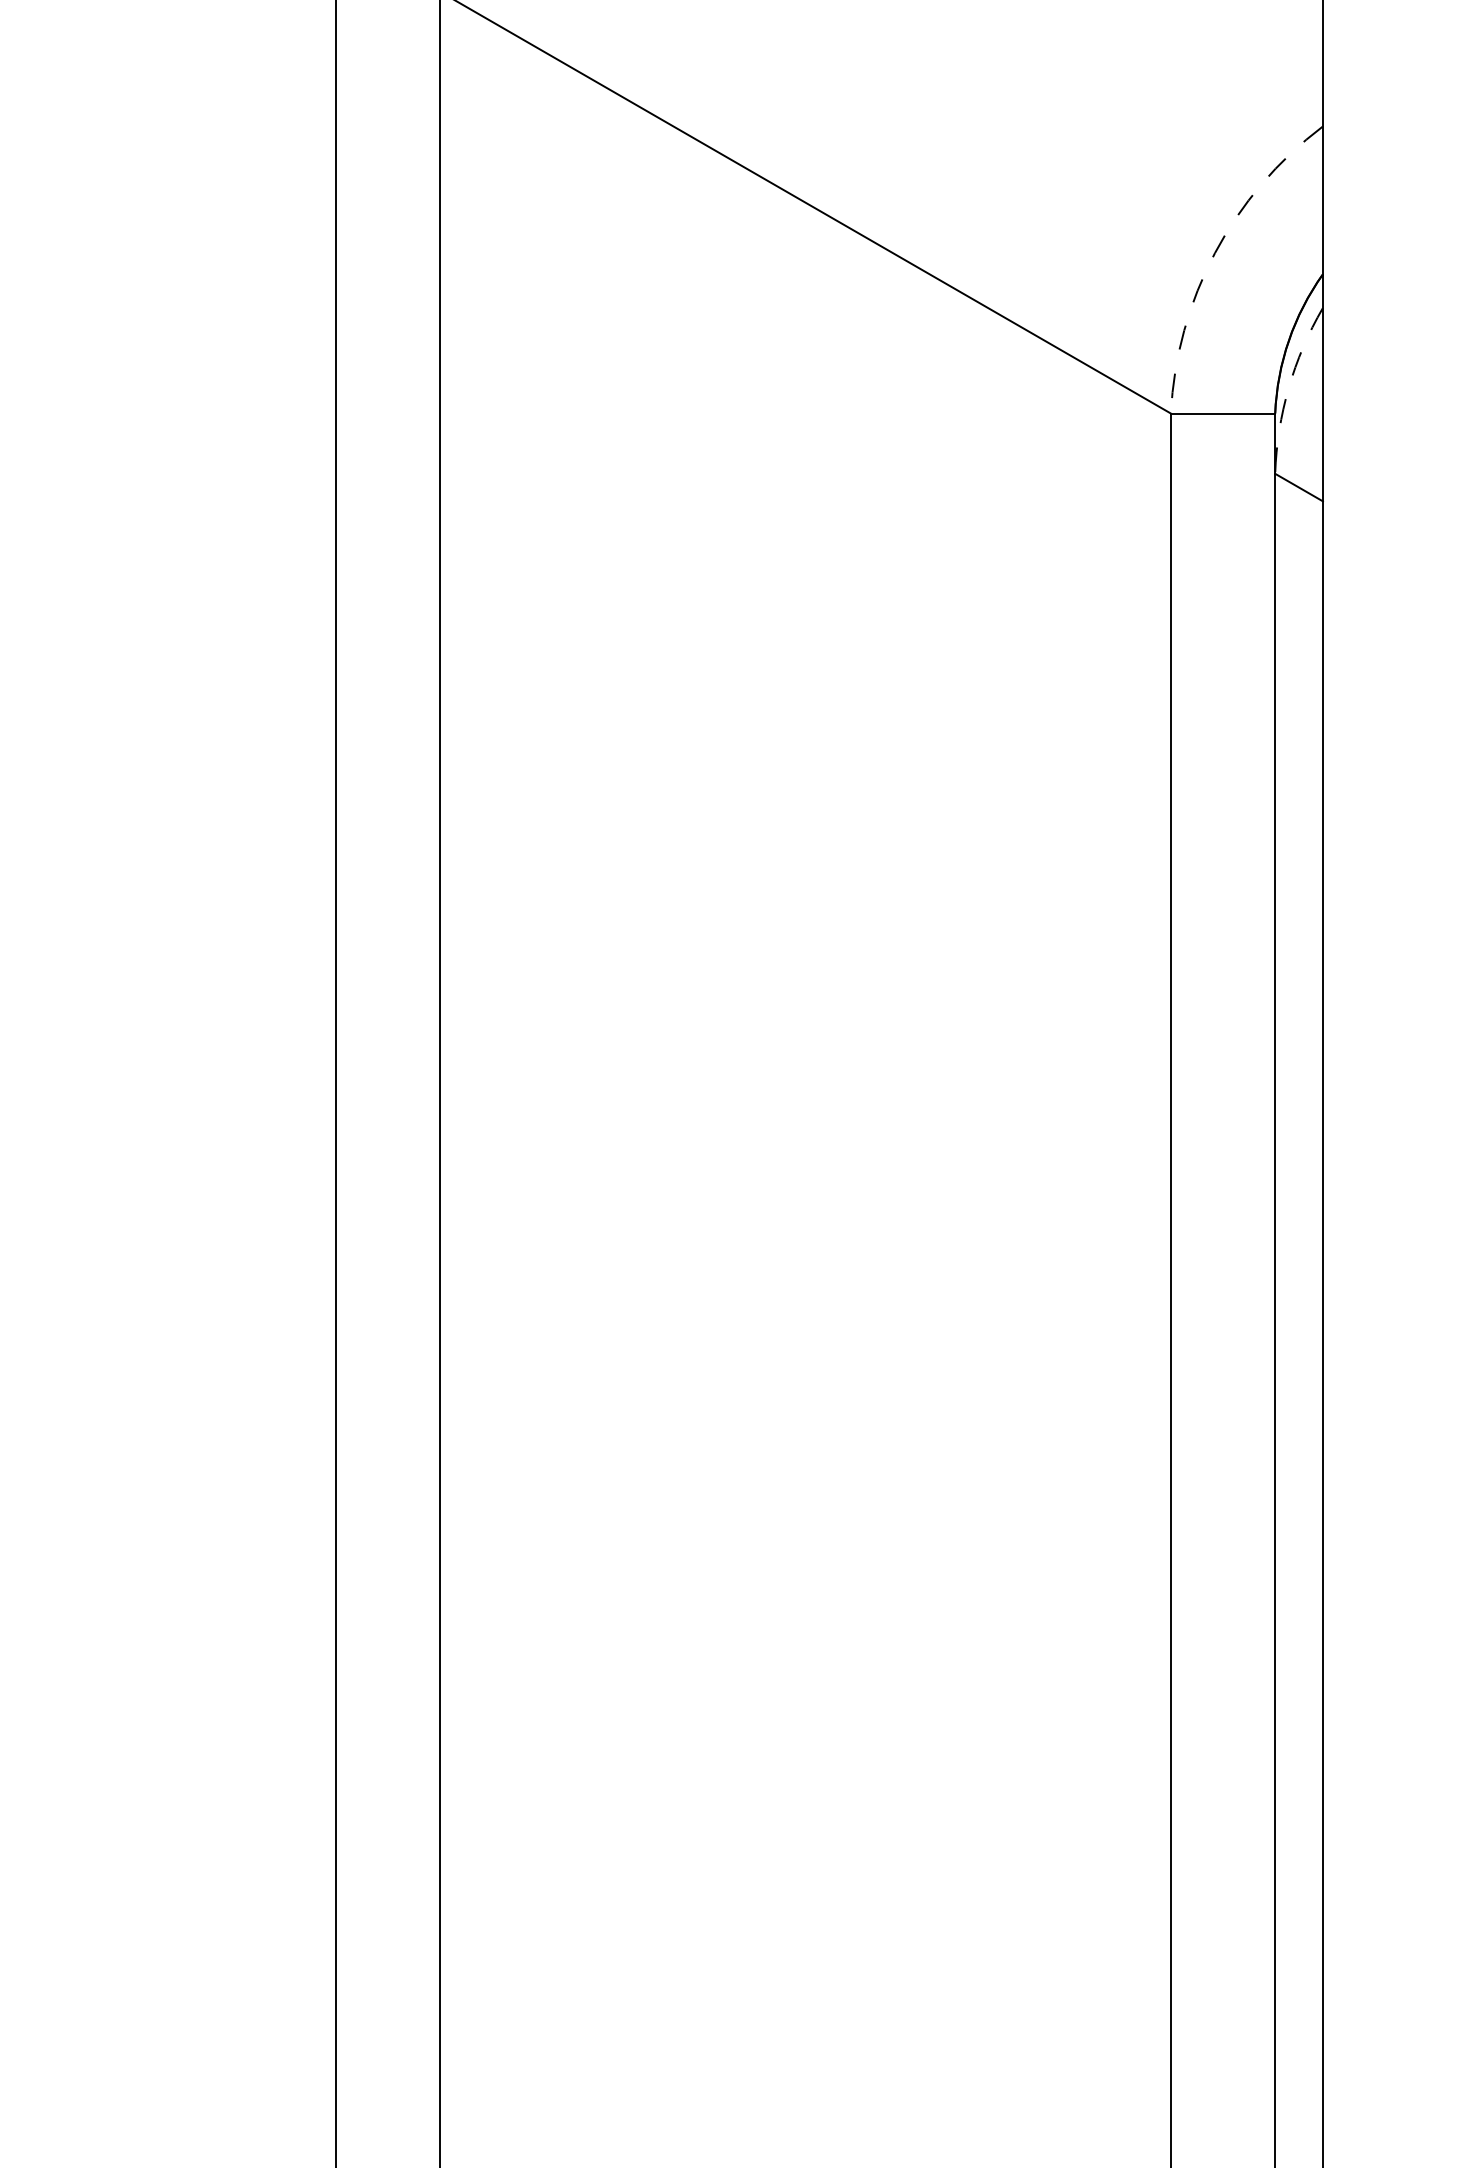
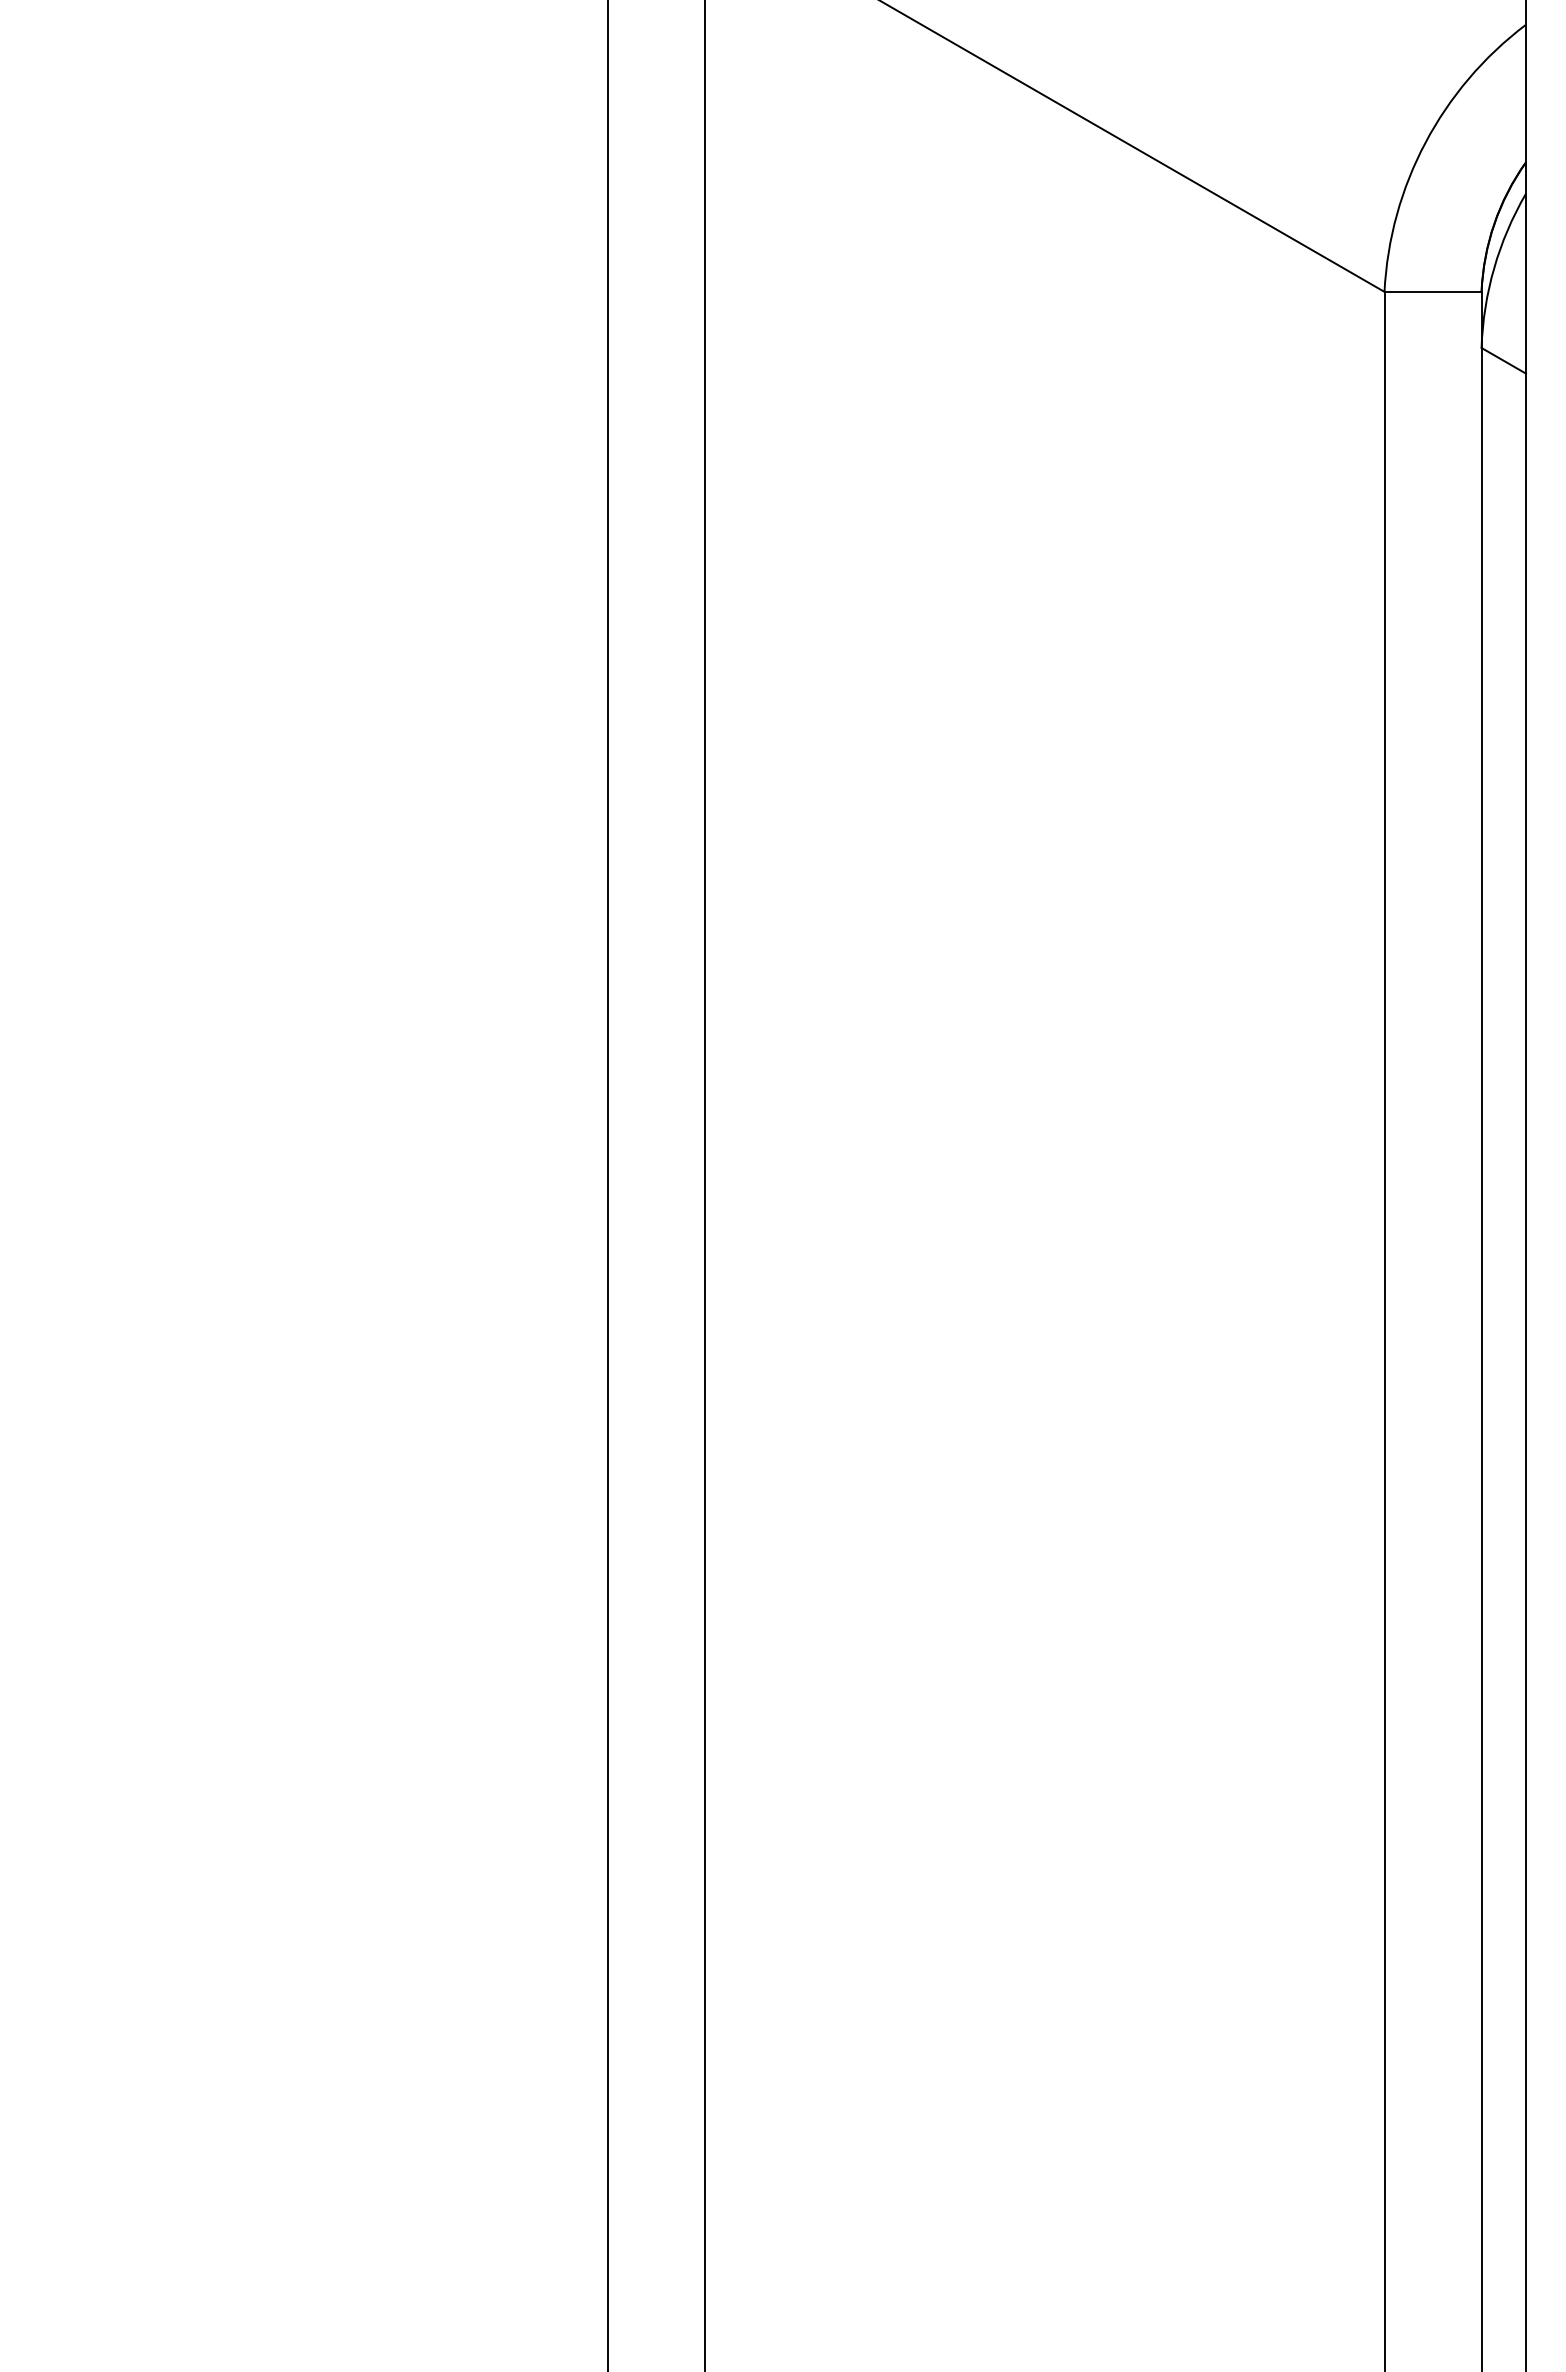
arc: (1214, 252) -> (1425, 142), dashed -> solid
arc: (1289, 388) -> (1494, 268), dashed -> solid

